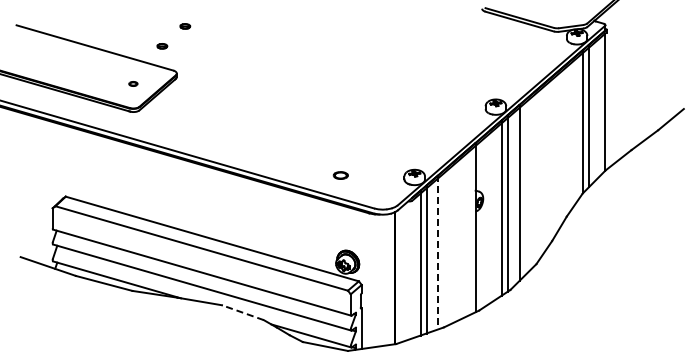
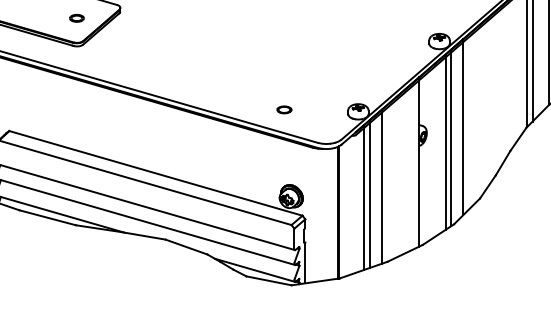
part: (133, 83) -> (77, 17), size x1.67
line: (438, 252) -> (382, 186), dashed -> solid
line: (242, 312) -> (186, 246), dashed -> solid

